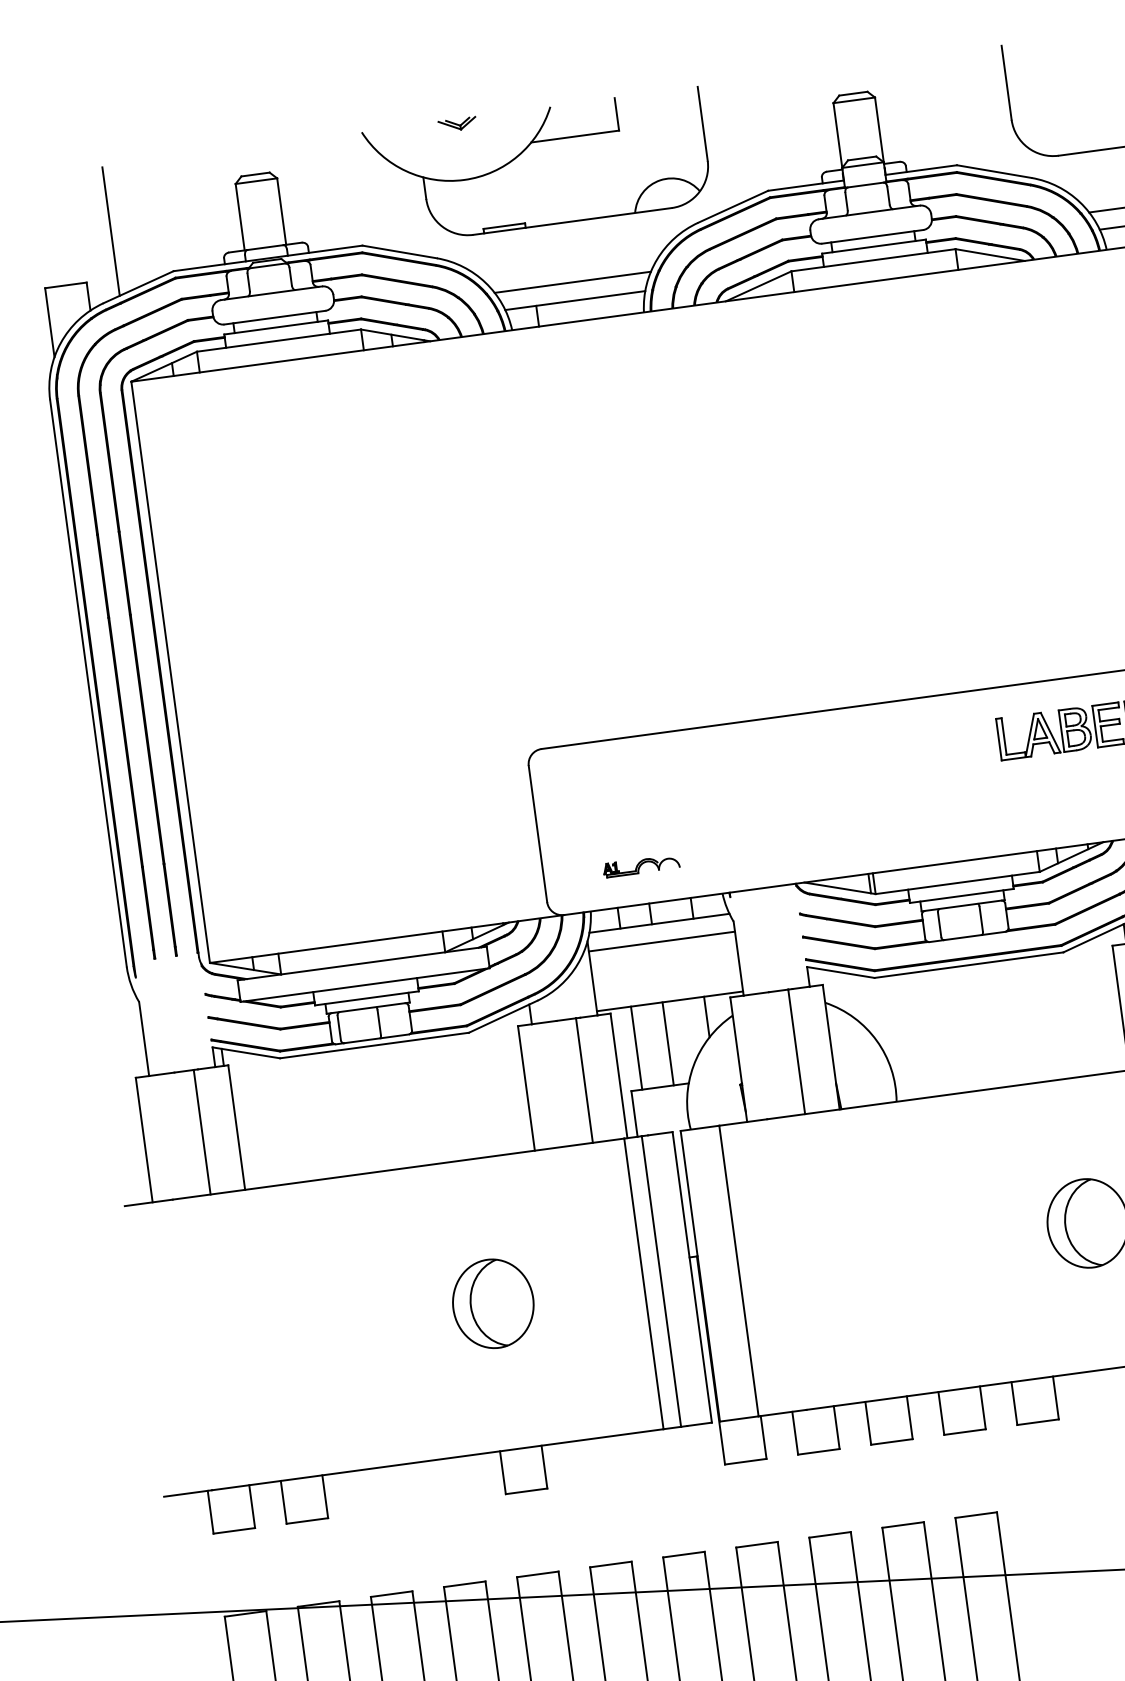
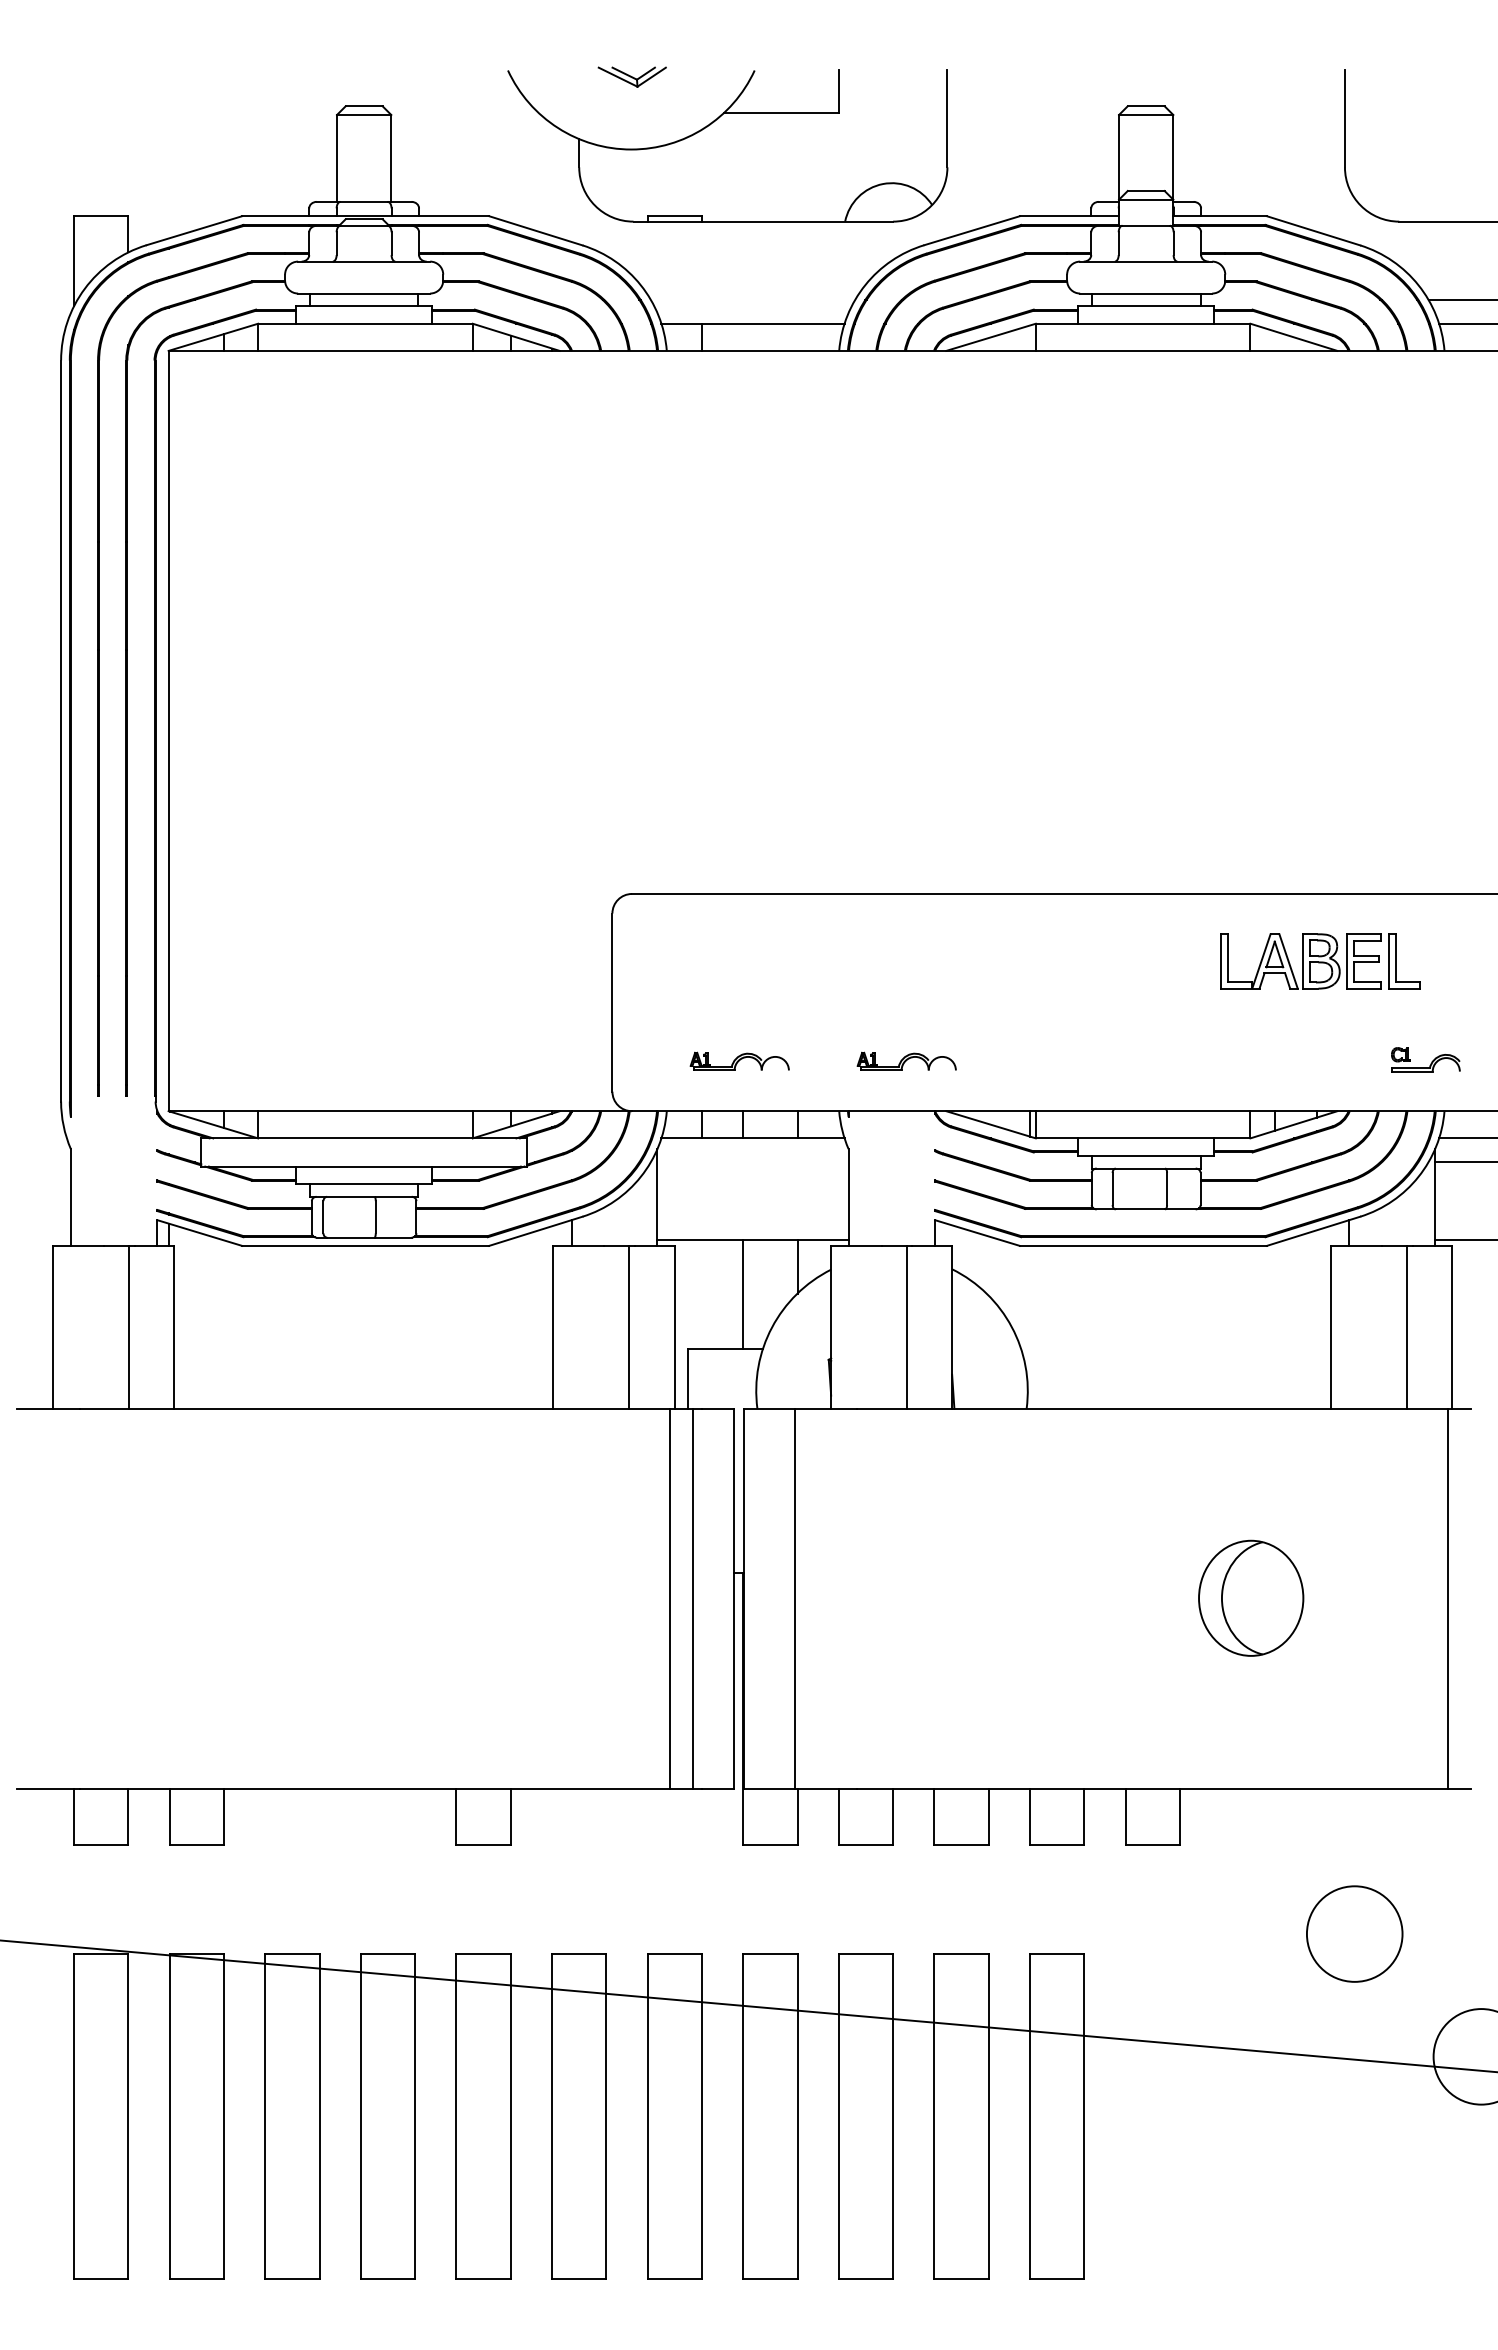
part: (457, 124) -> (632, 77), size x1.4
line: (110, 231) -> (168, 154), removed
line: (572, 282) -> (752, 299), removed
part: (768, 847) -> (906, 1060), added
line: (661, 941) -> (752, 1162), removed
line: (636, 1047) -> (701, 1294), removed
part: (493, 1303) -> (473, 1597), removed

